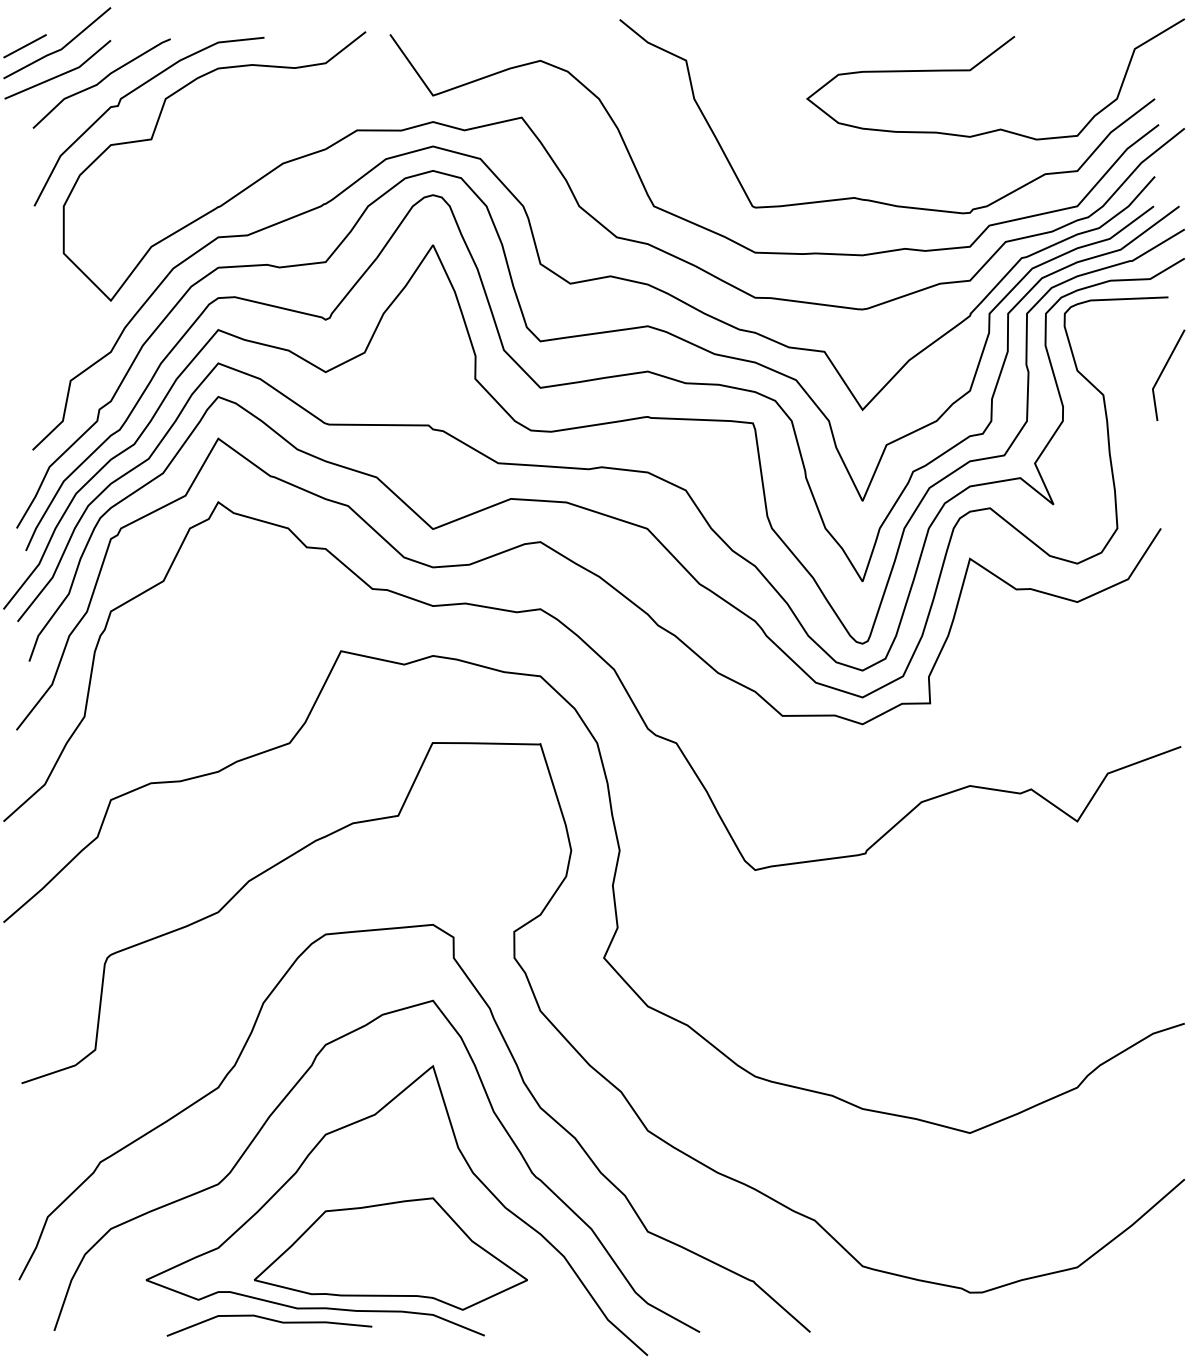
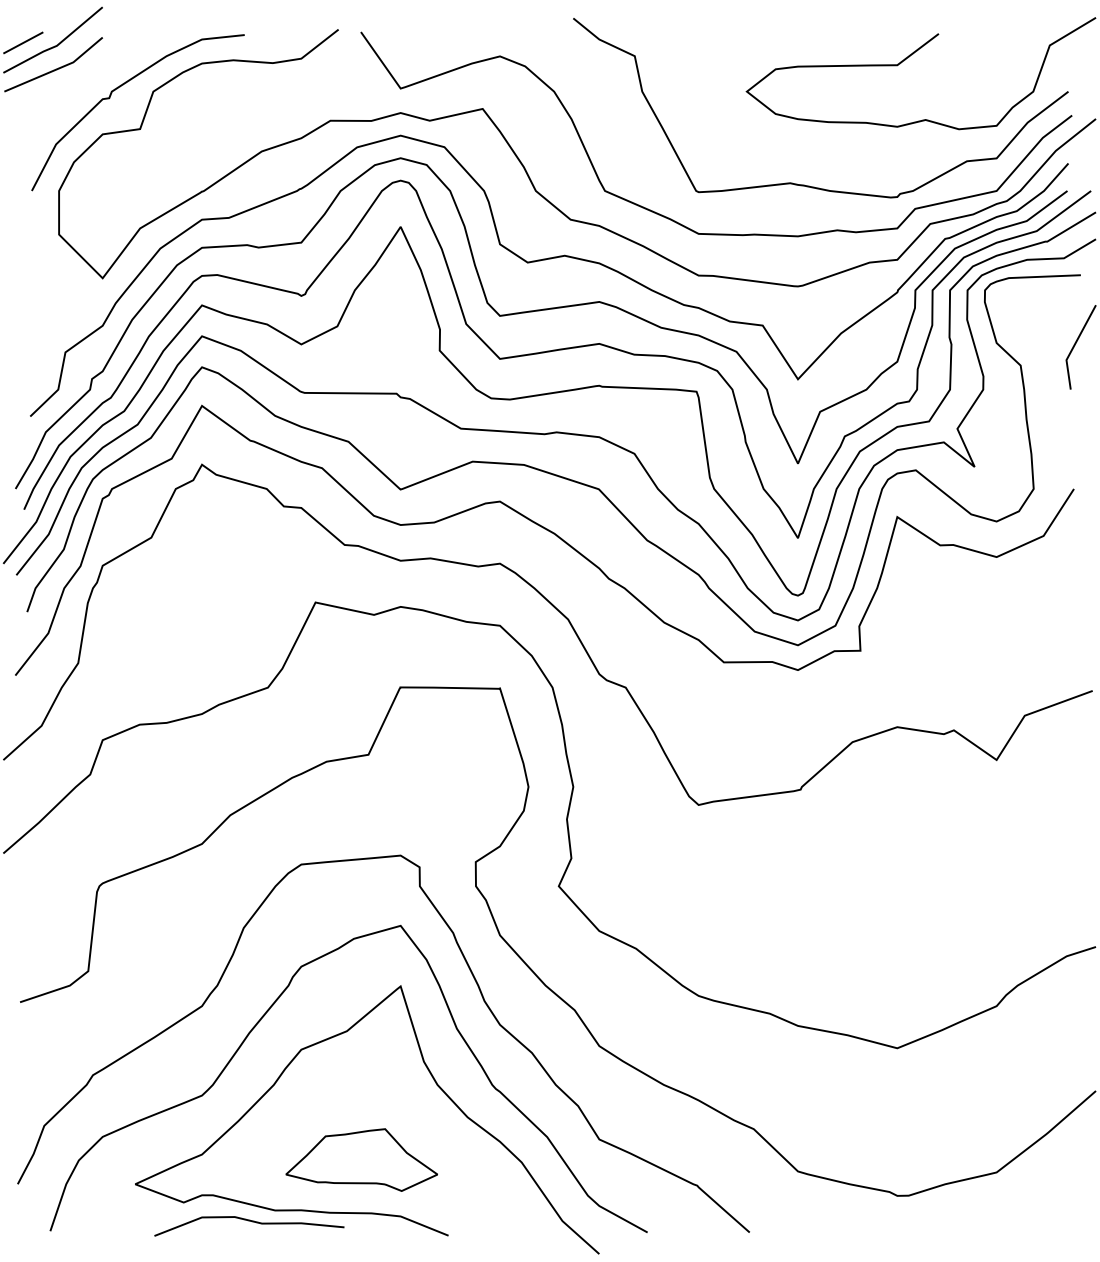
curve: (100, 82) -> (93, 76), removed
part: (390, 1253) -> (361, 1159), size x0.6

